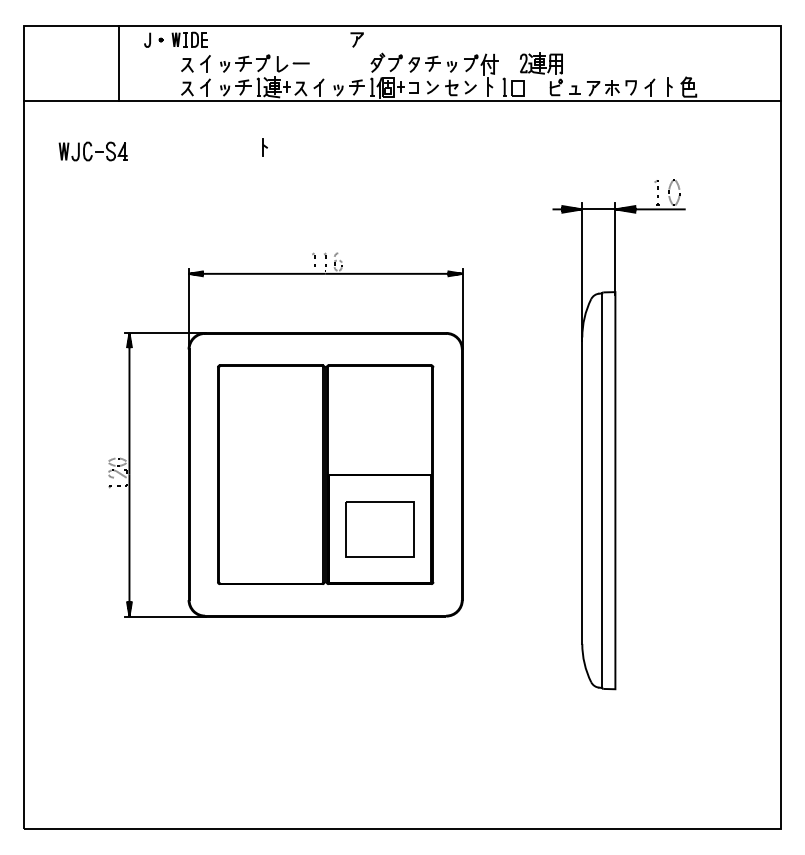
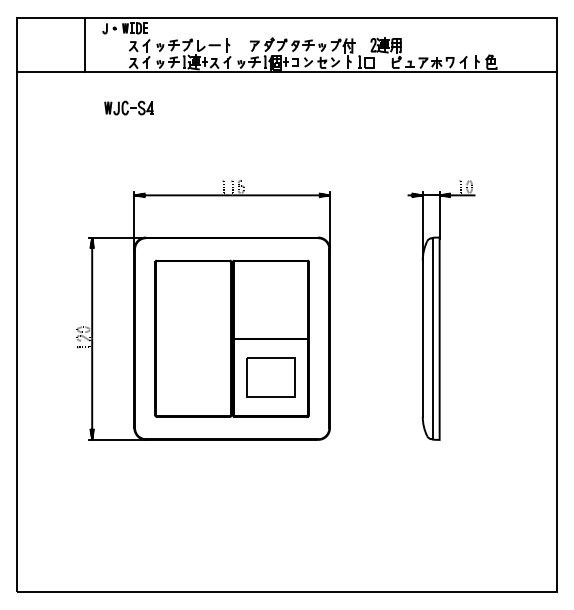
part: (356, 39) -> (254, 45), moved
part: (264, 147) -> (227, 45), moved
part: (92, 151) -> (128, 108), moved
part: (618, 434) -> (441, 309), size x0.71

